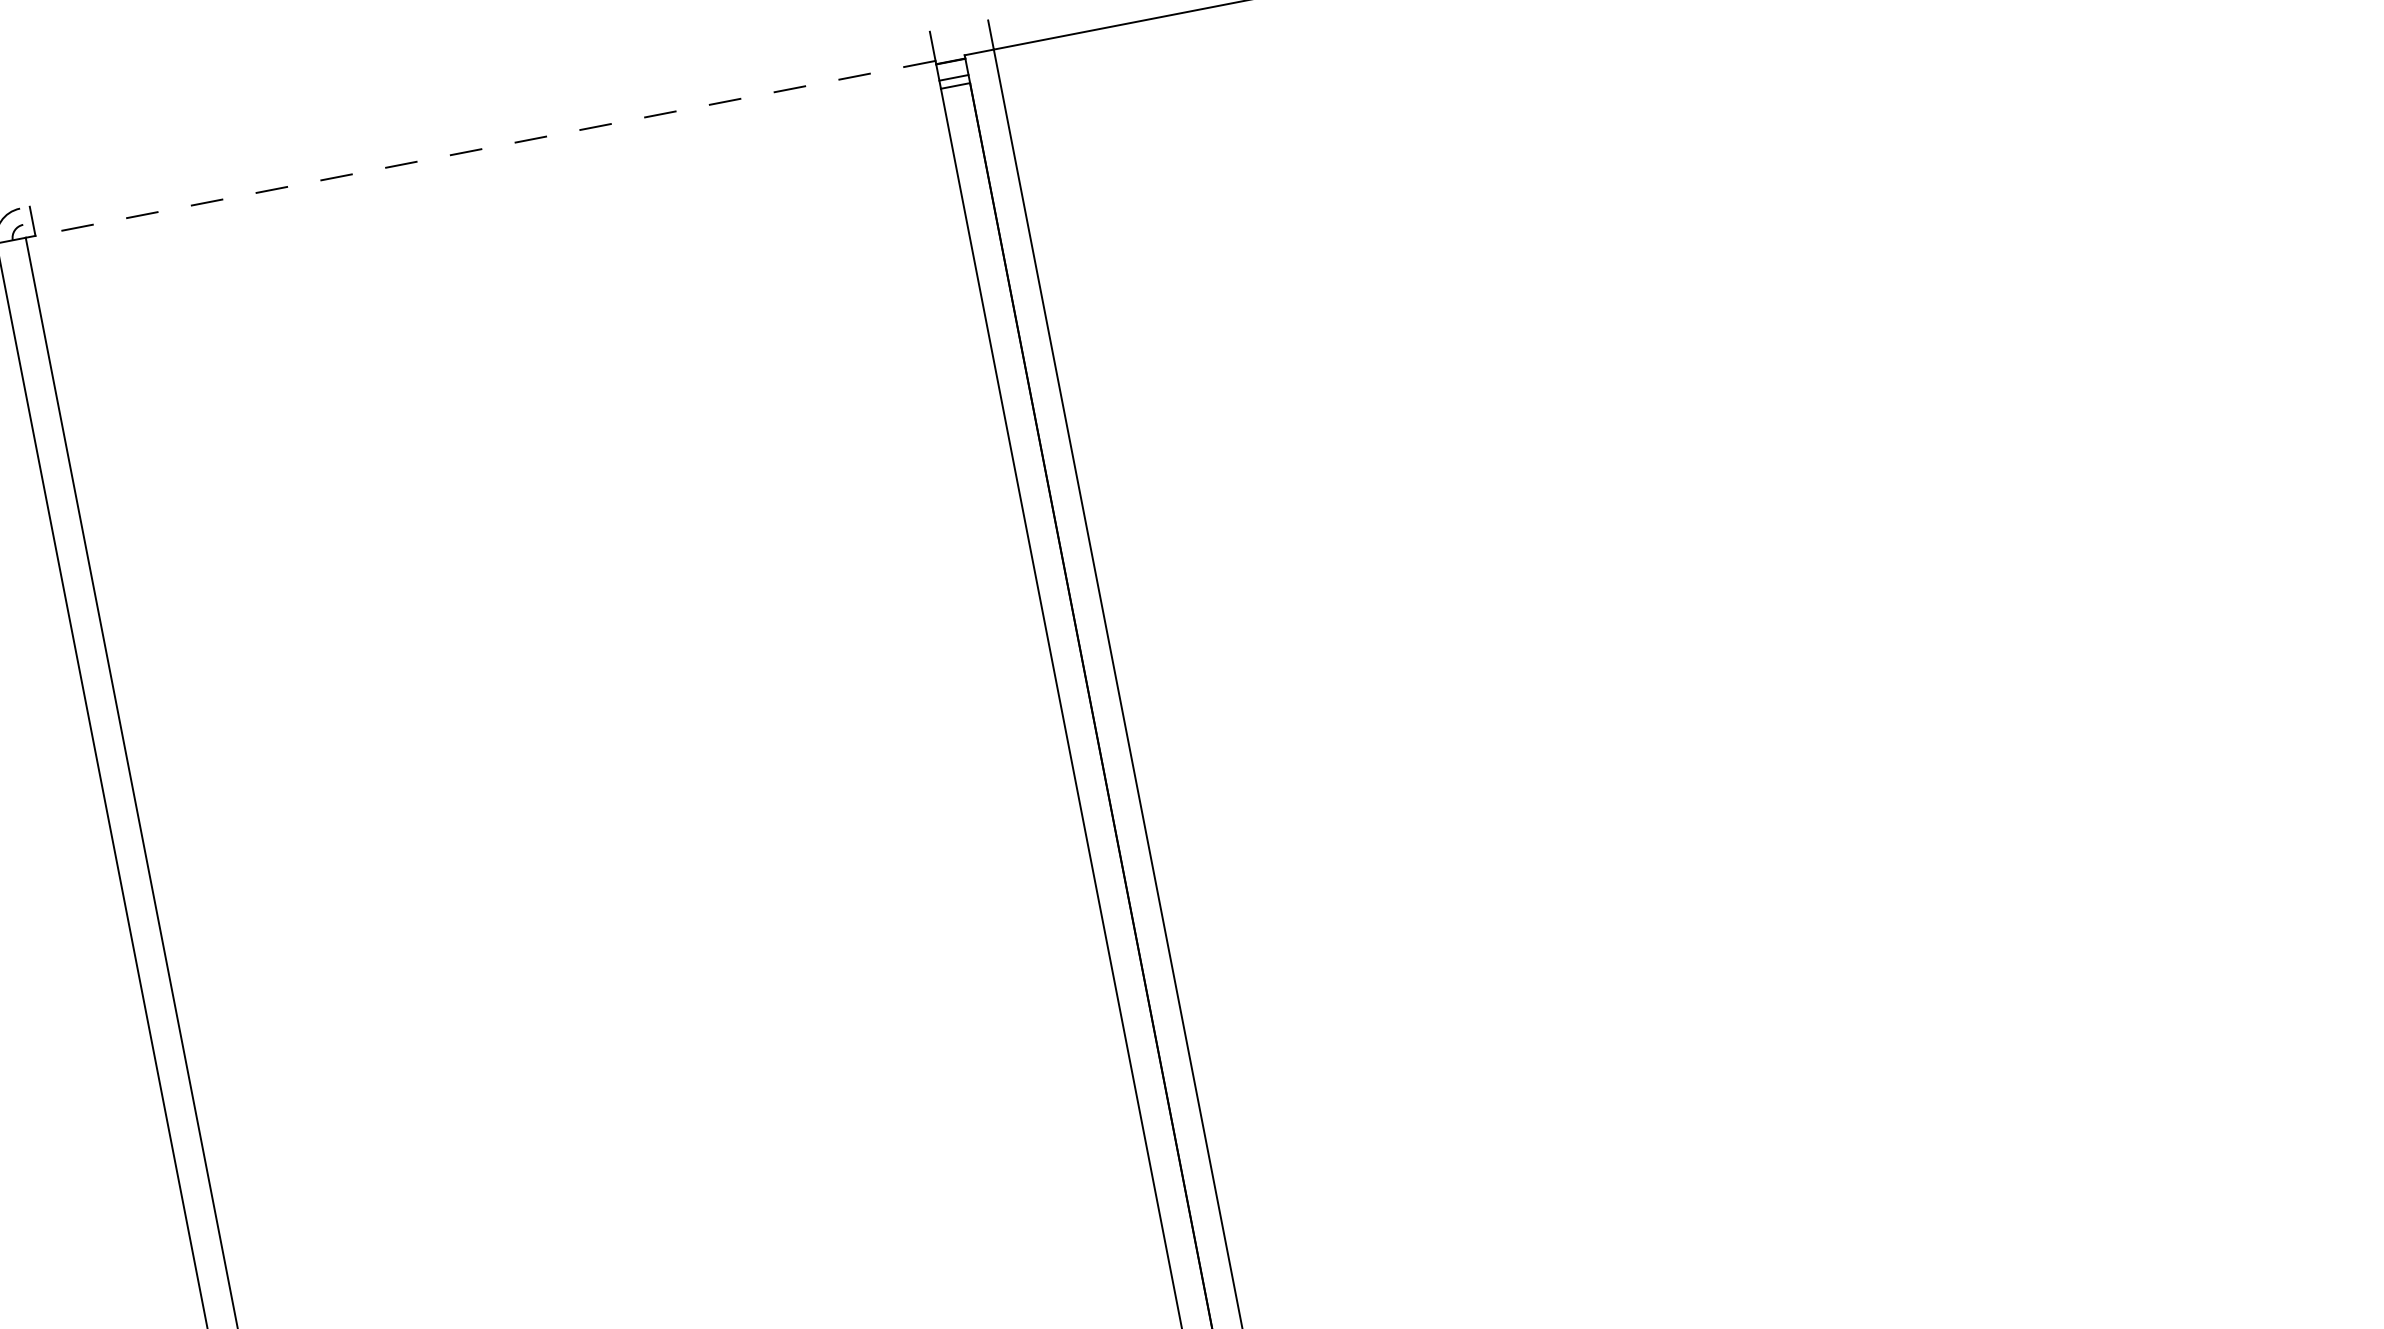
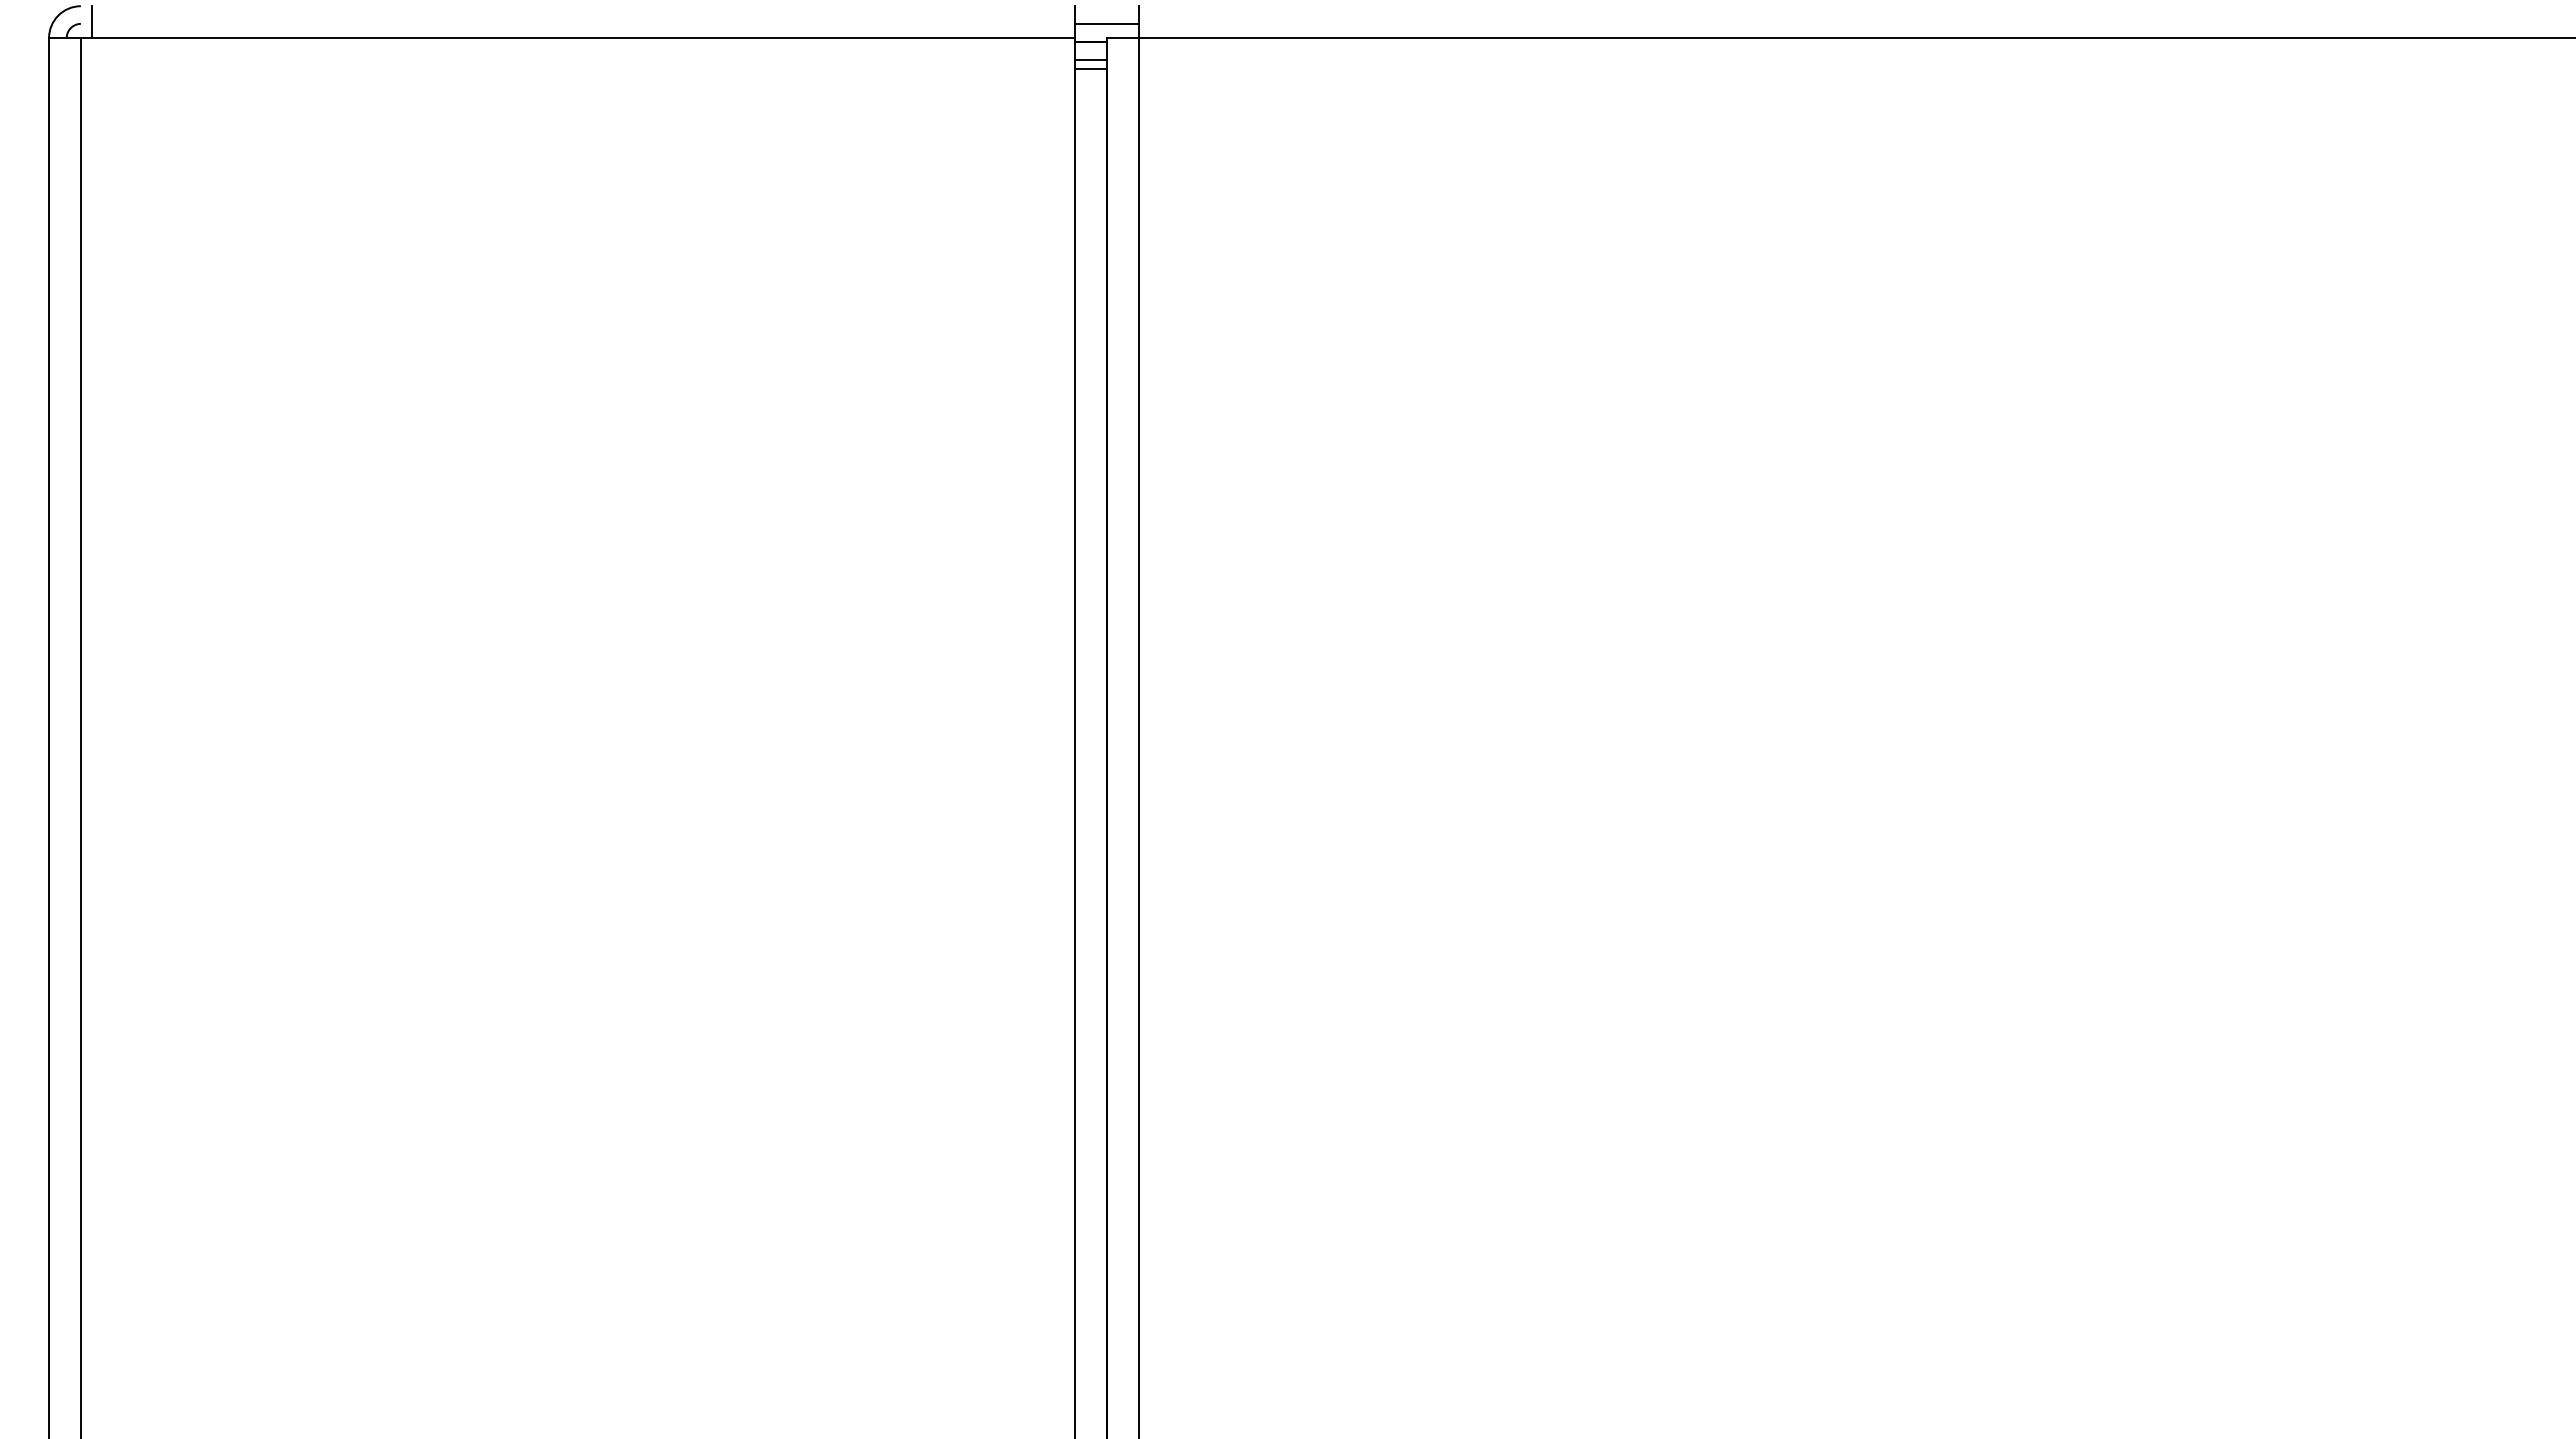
line: (962, 41) -> (1107, 23), added
line: (485, 148) -> (583, 38), dashed -> solid

